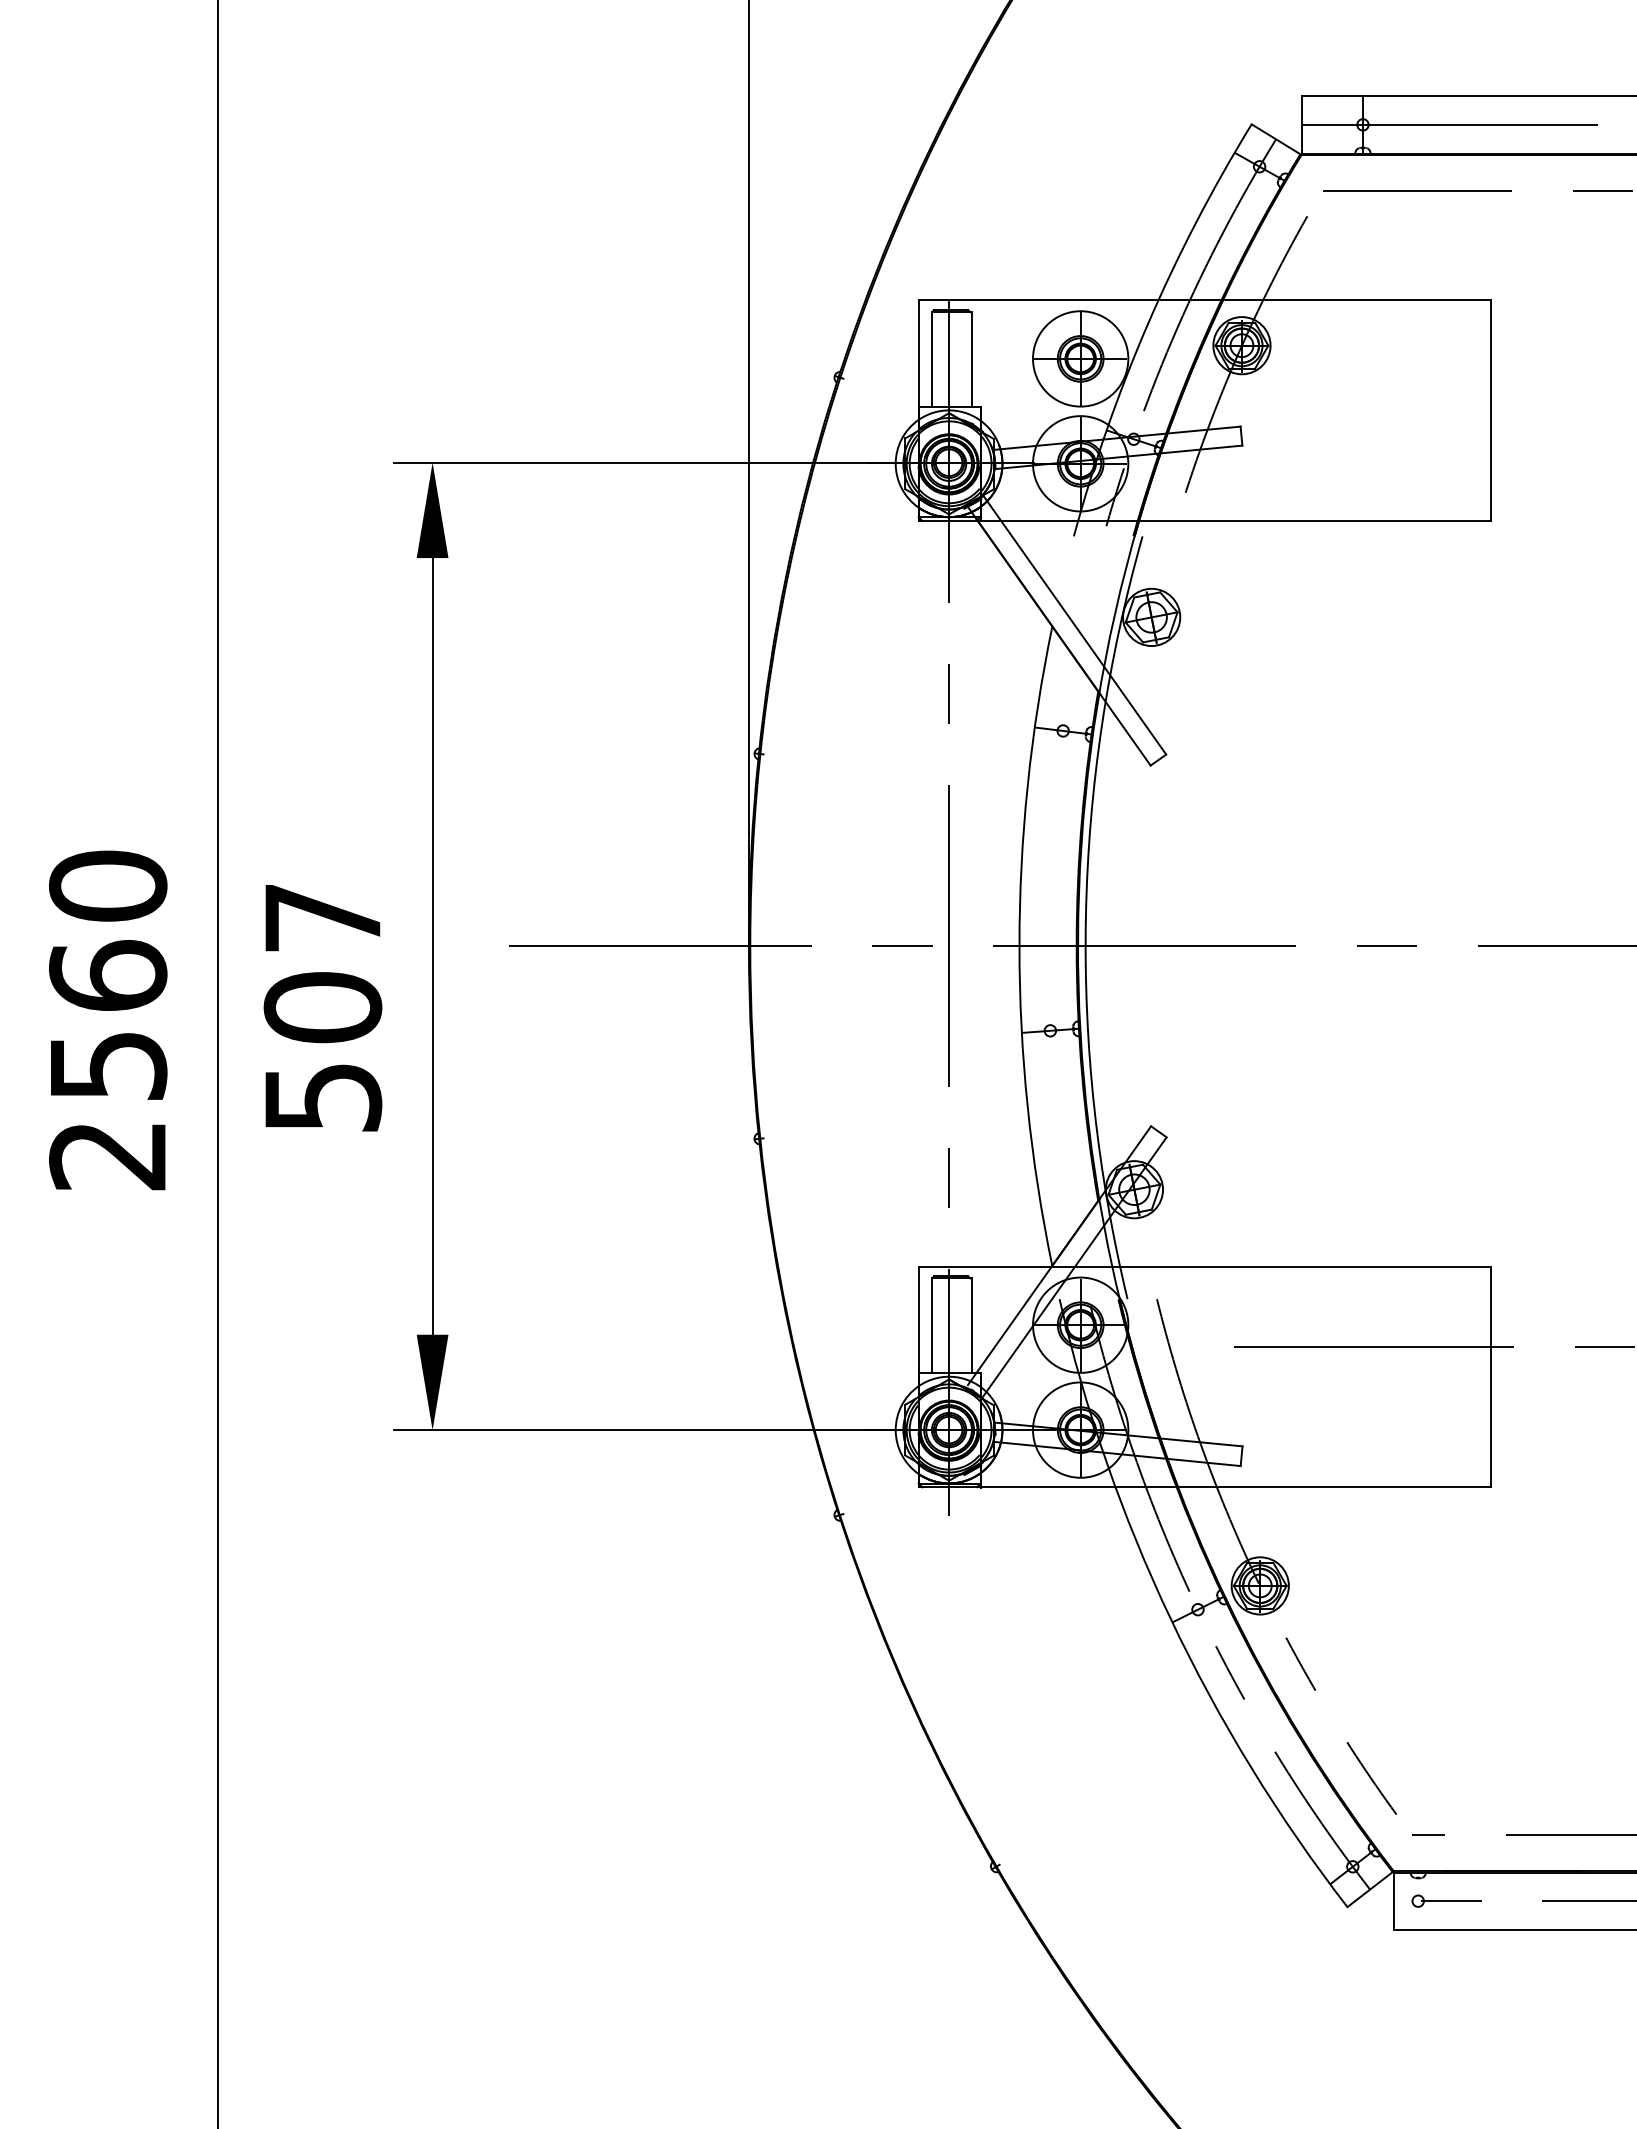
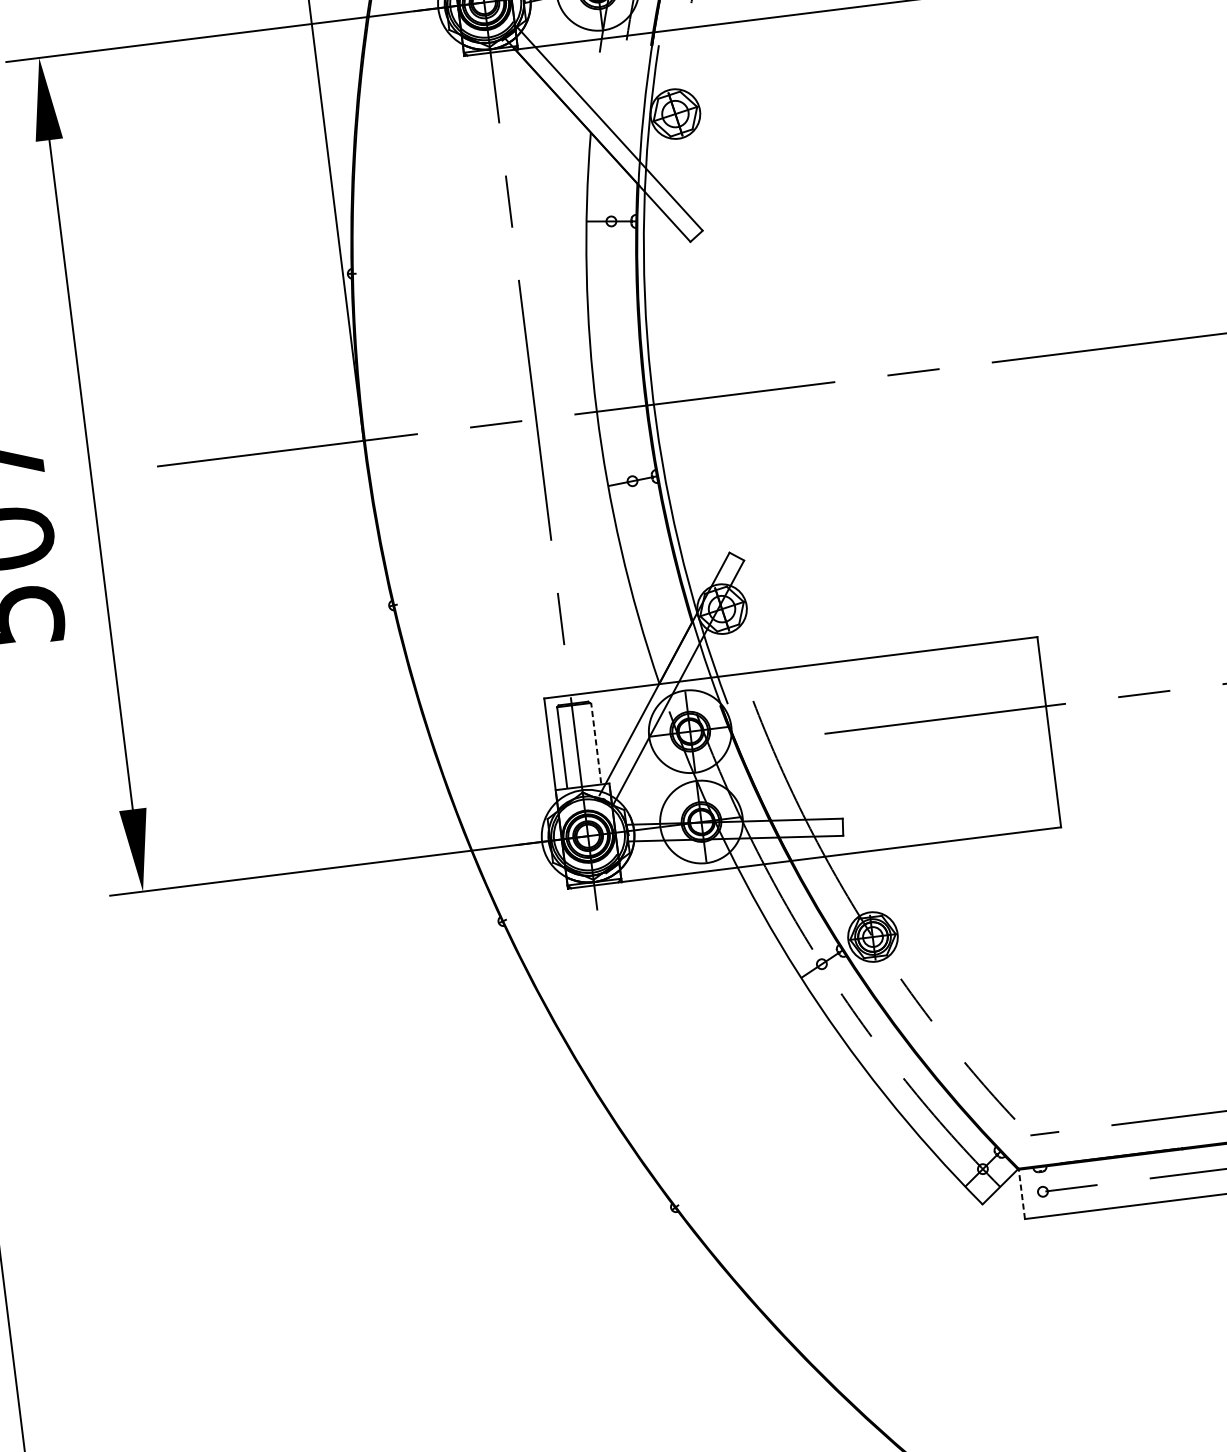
line: (971, 1324) -> (596, 742), solid -> dashed
line: (1393, 1900) -> (1021, 1193), solid -> dashed

